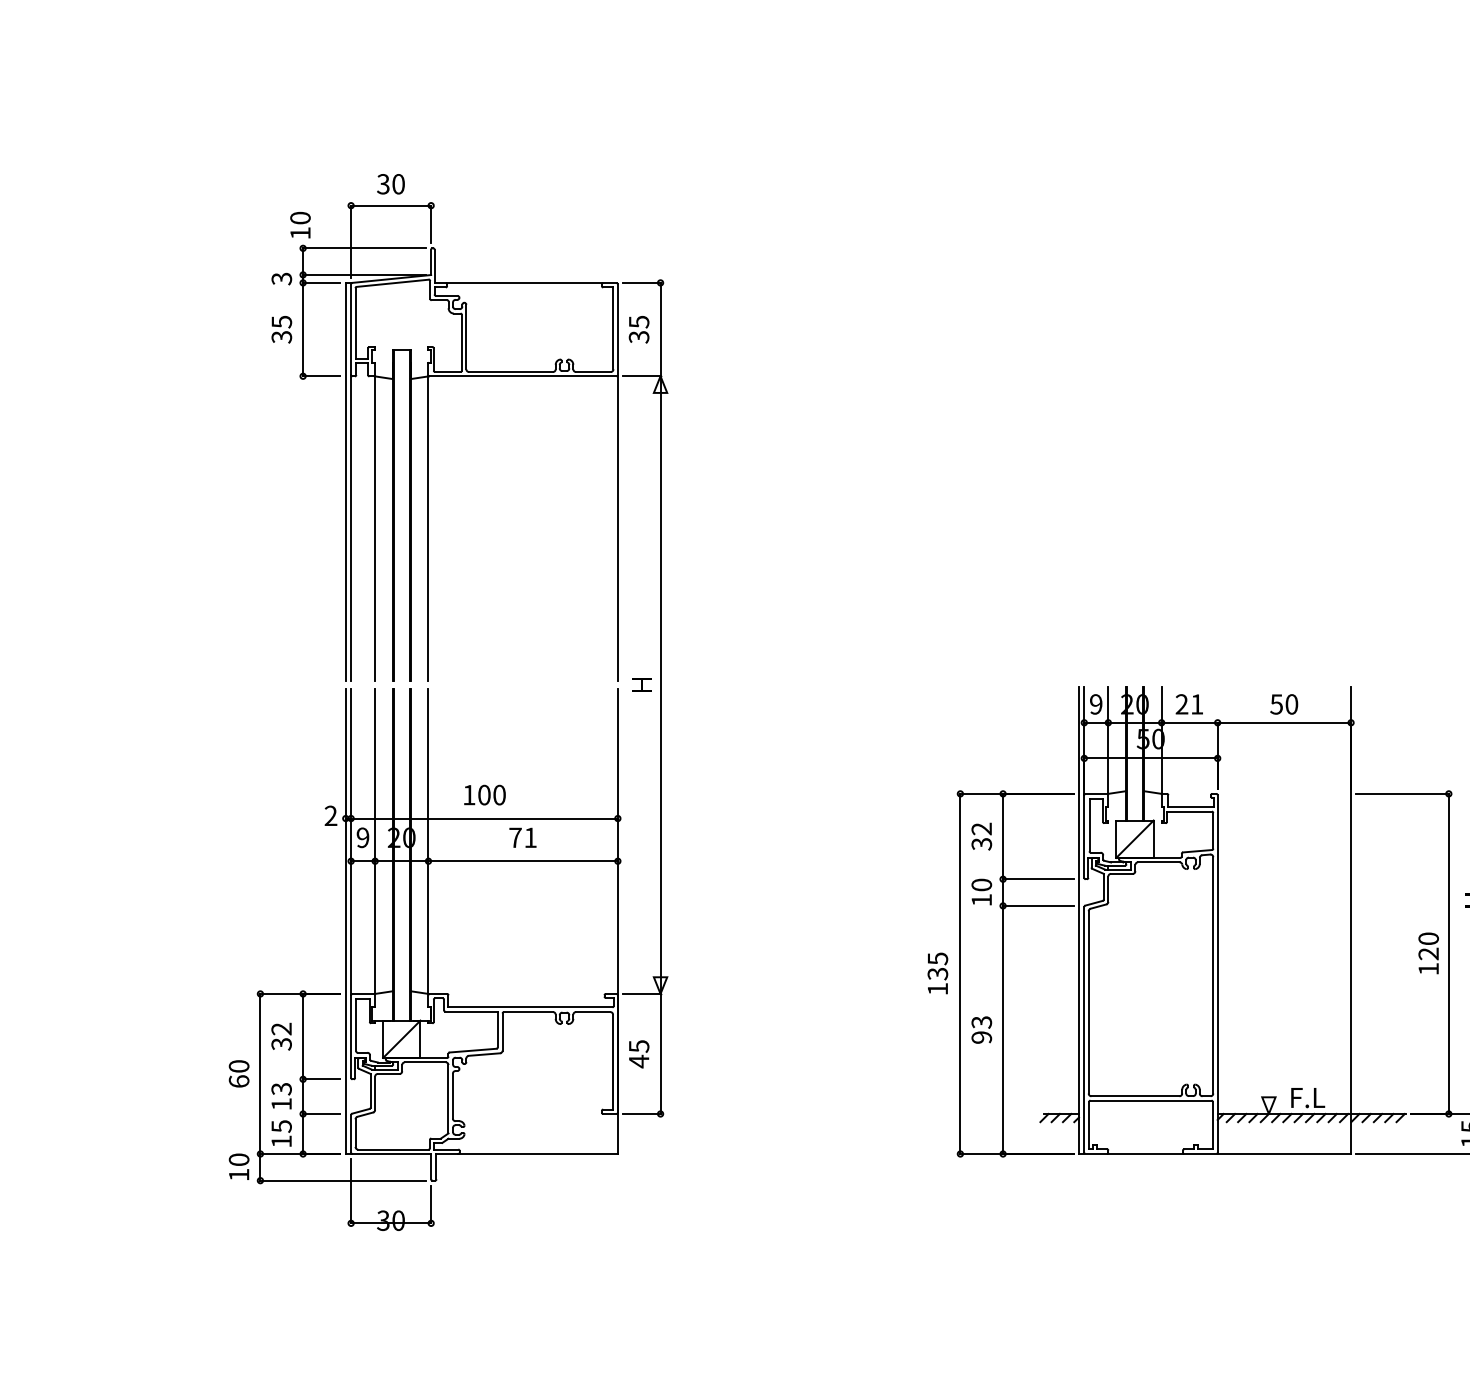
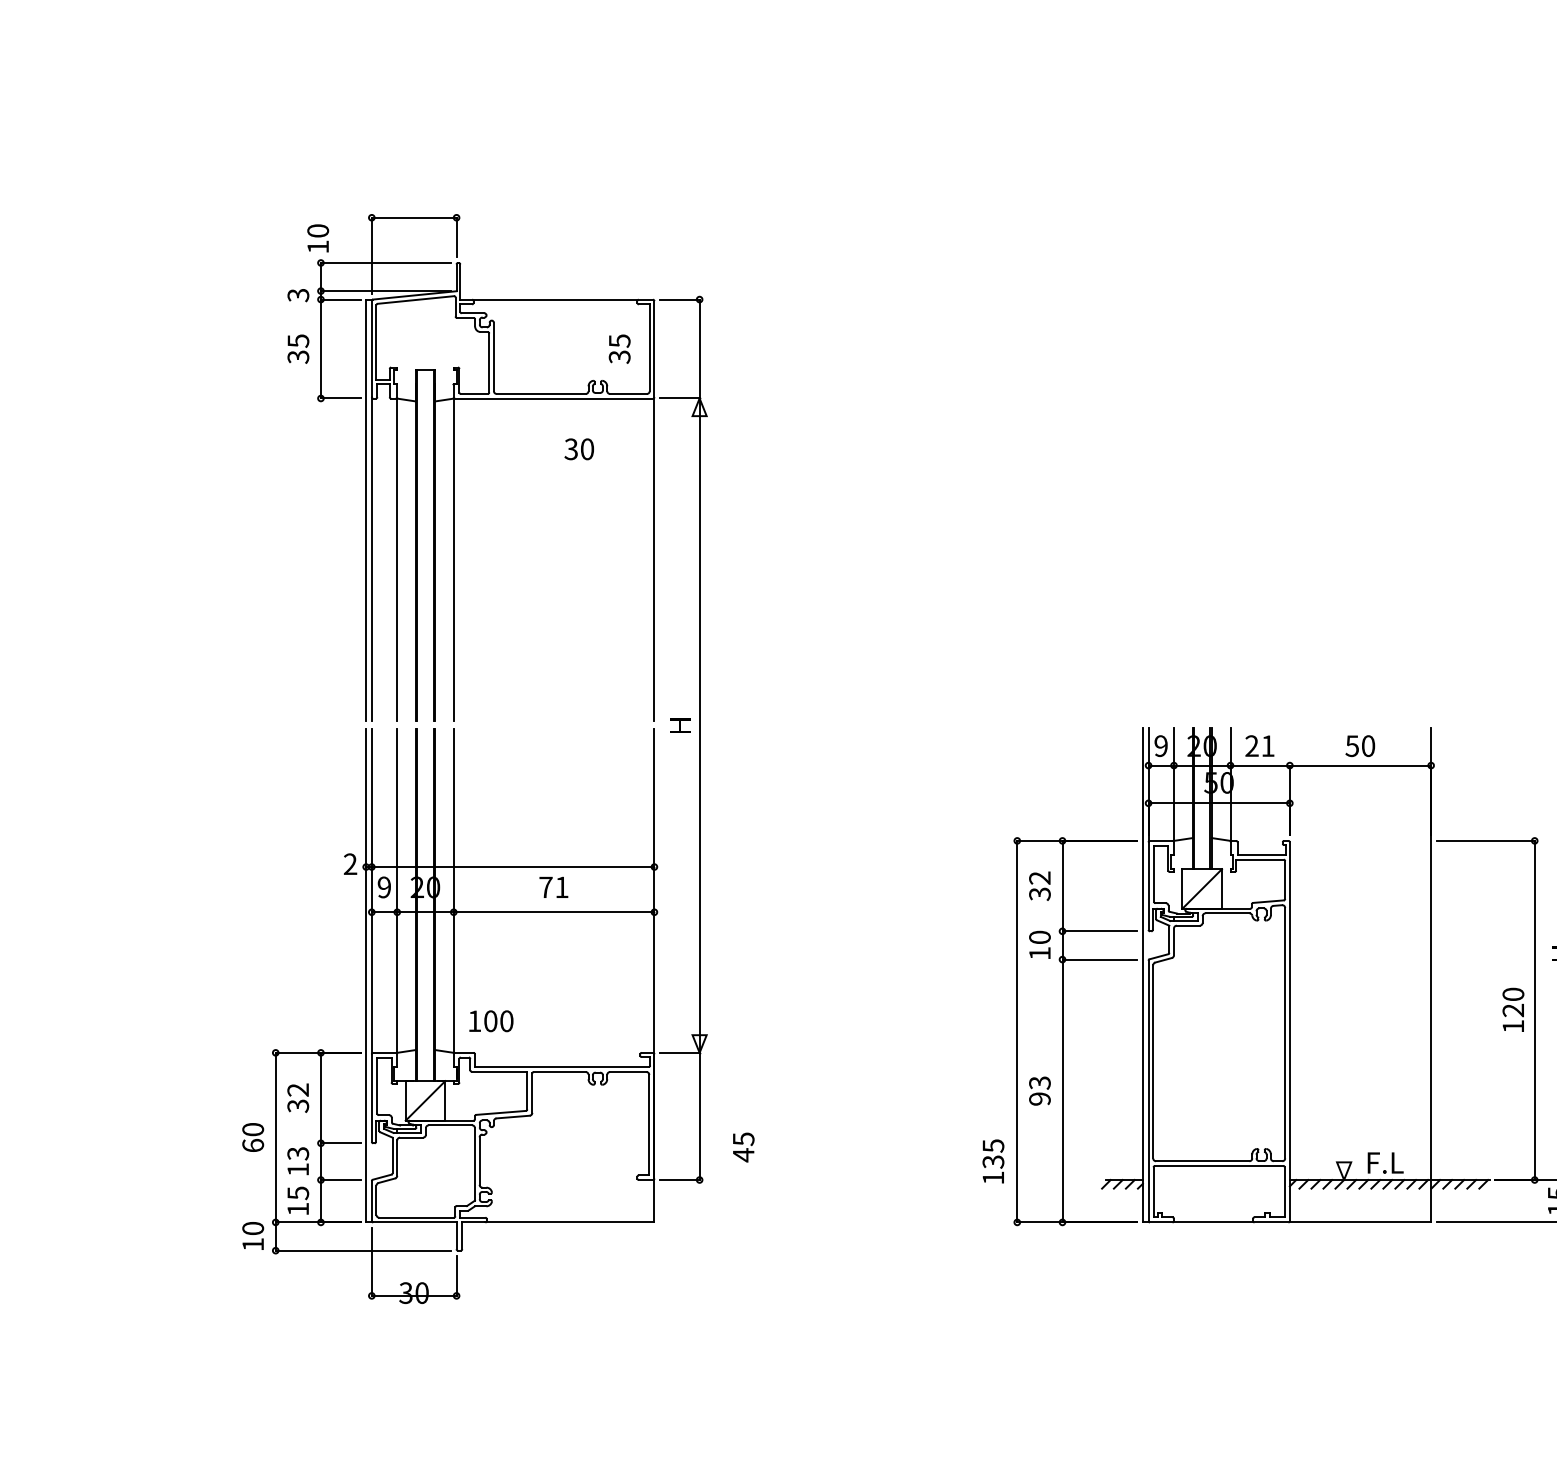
text: (390, 184) -> (578, 449), moved
text: (638, 329) -> (619, 348), moved
text: (484, 794) -> (490, 1020), moved
text: (937, 973) -> (993, 1161), moved
text: (639, 1054) -> (744, 1147), moved

